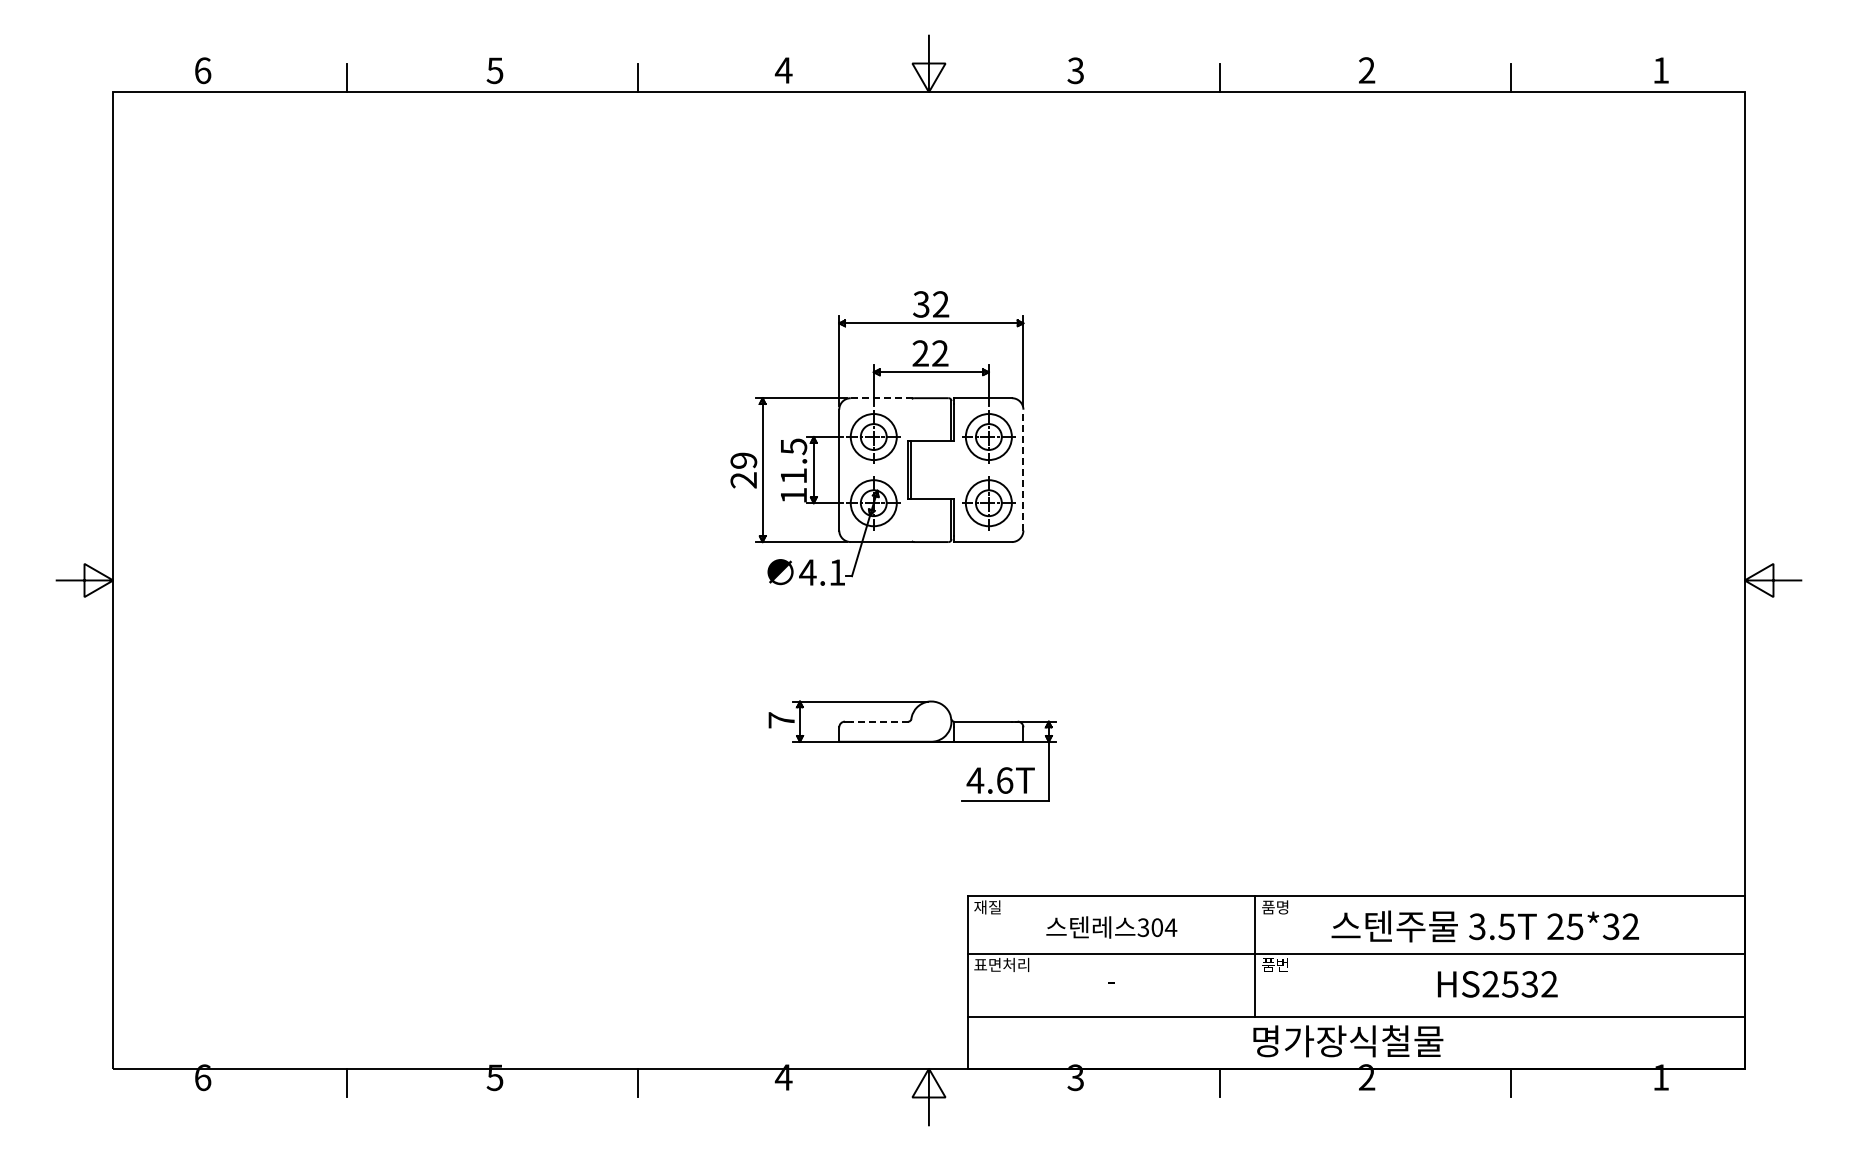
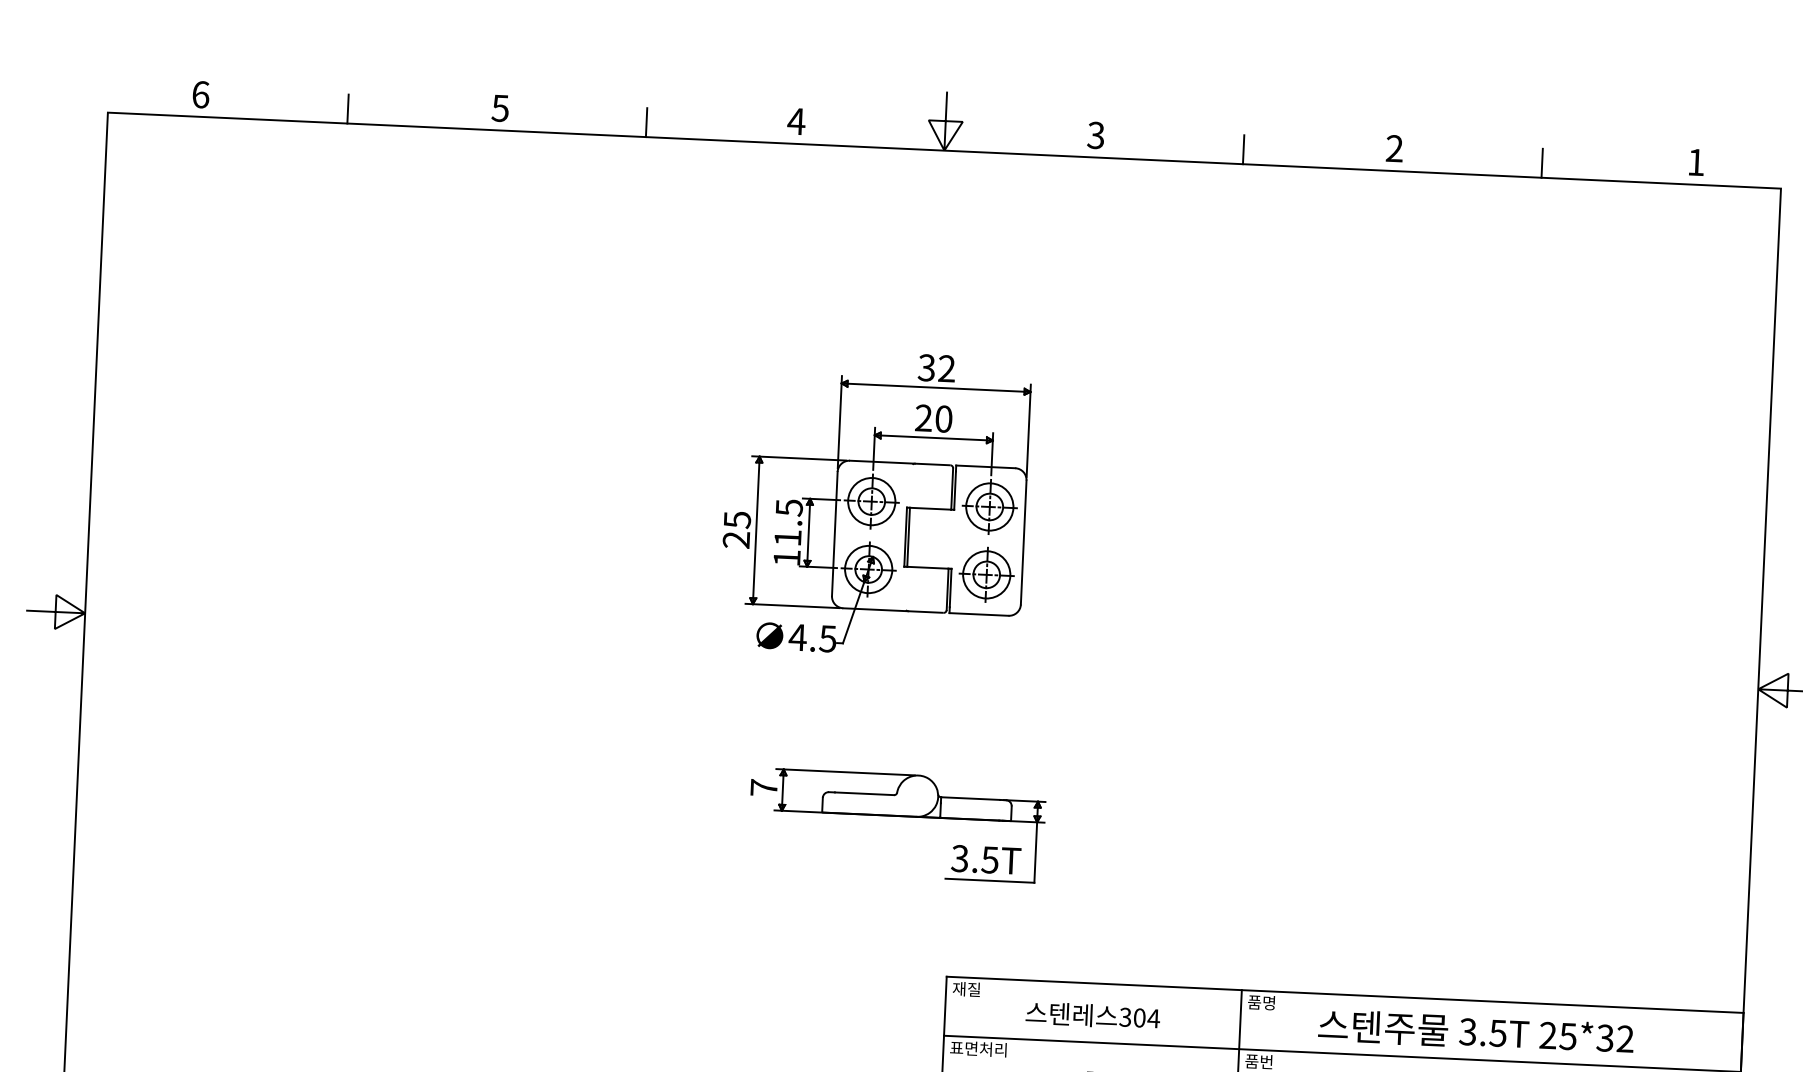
text: (940, 353) -> (944, 419), 22 -> 20
line: (882, 398) -> (882, 462), dashed -> solid
text: (743, 460) -> (737, 519), 29 -> 25
line: (1023, 469) -> (1023, 541), dashed -> solid
text: (836, 572) -> (827, 638), 4.1 -> 4.5
line: (879, 721) -> (864, 793), dashed -> solid
text: (989, 780) -> (974, 859), 4.6T -> 3.5T

